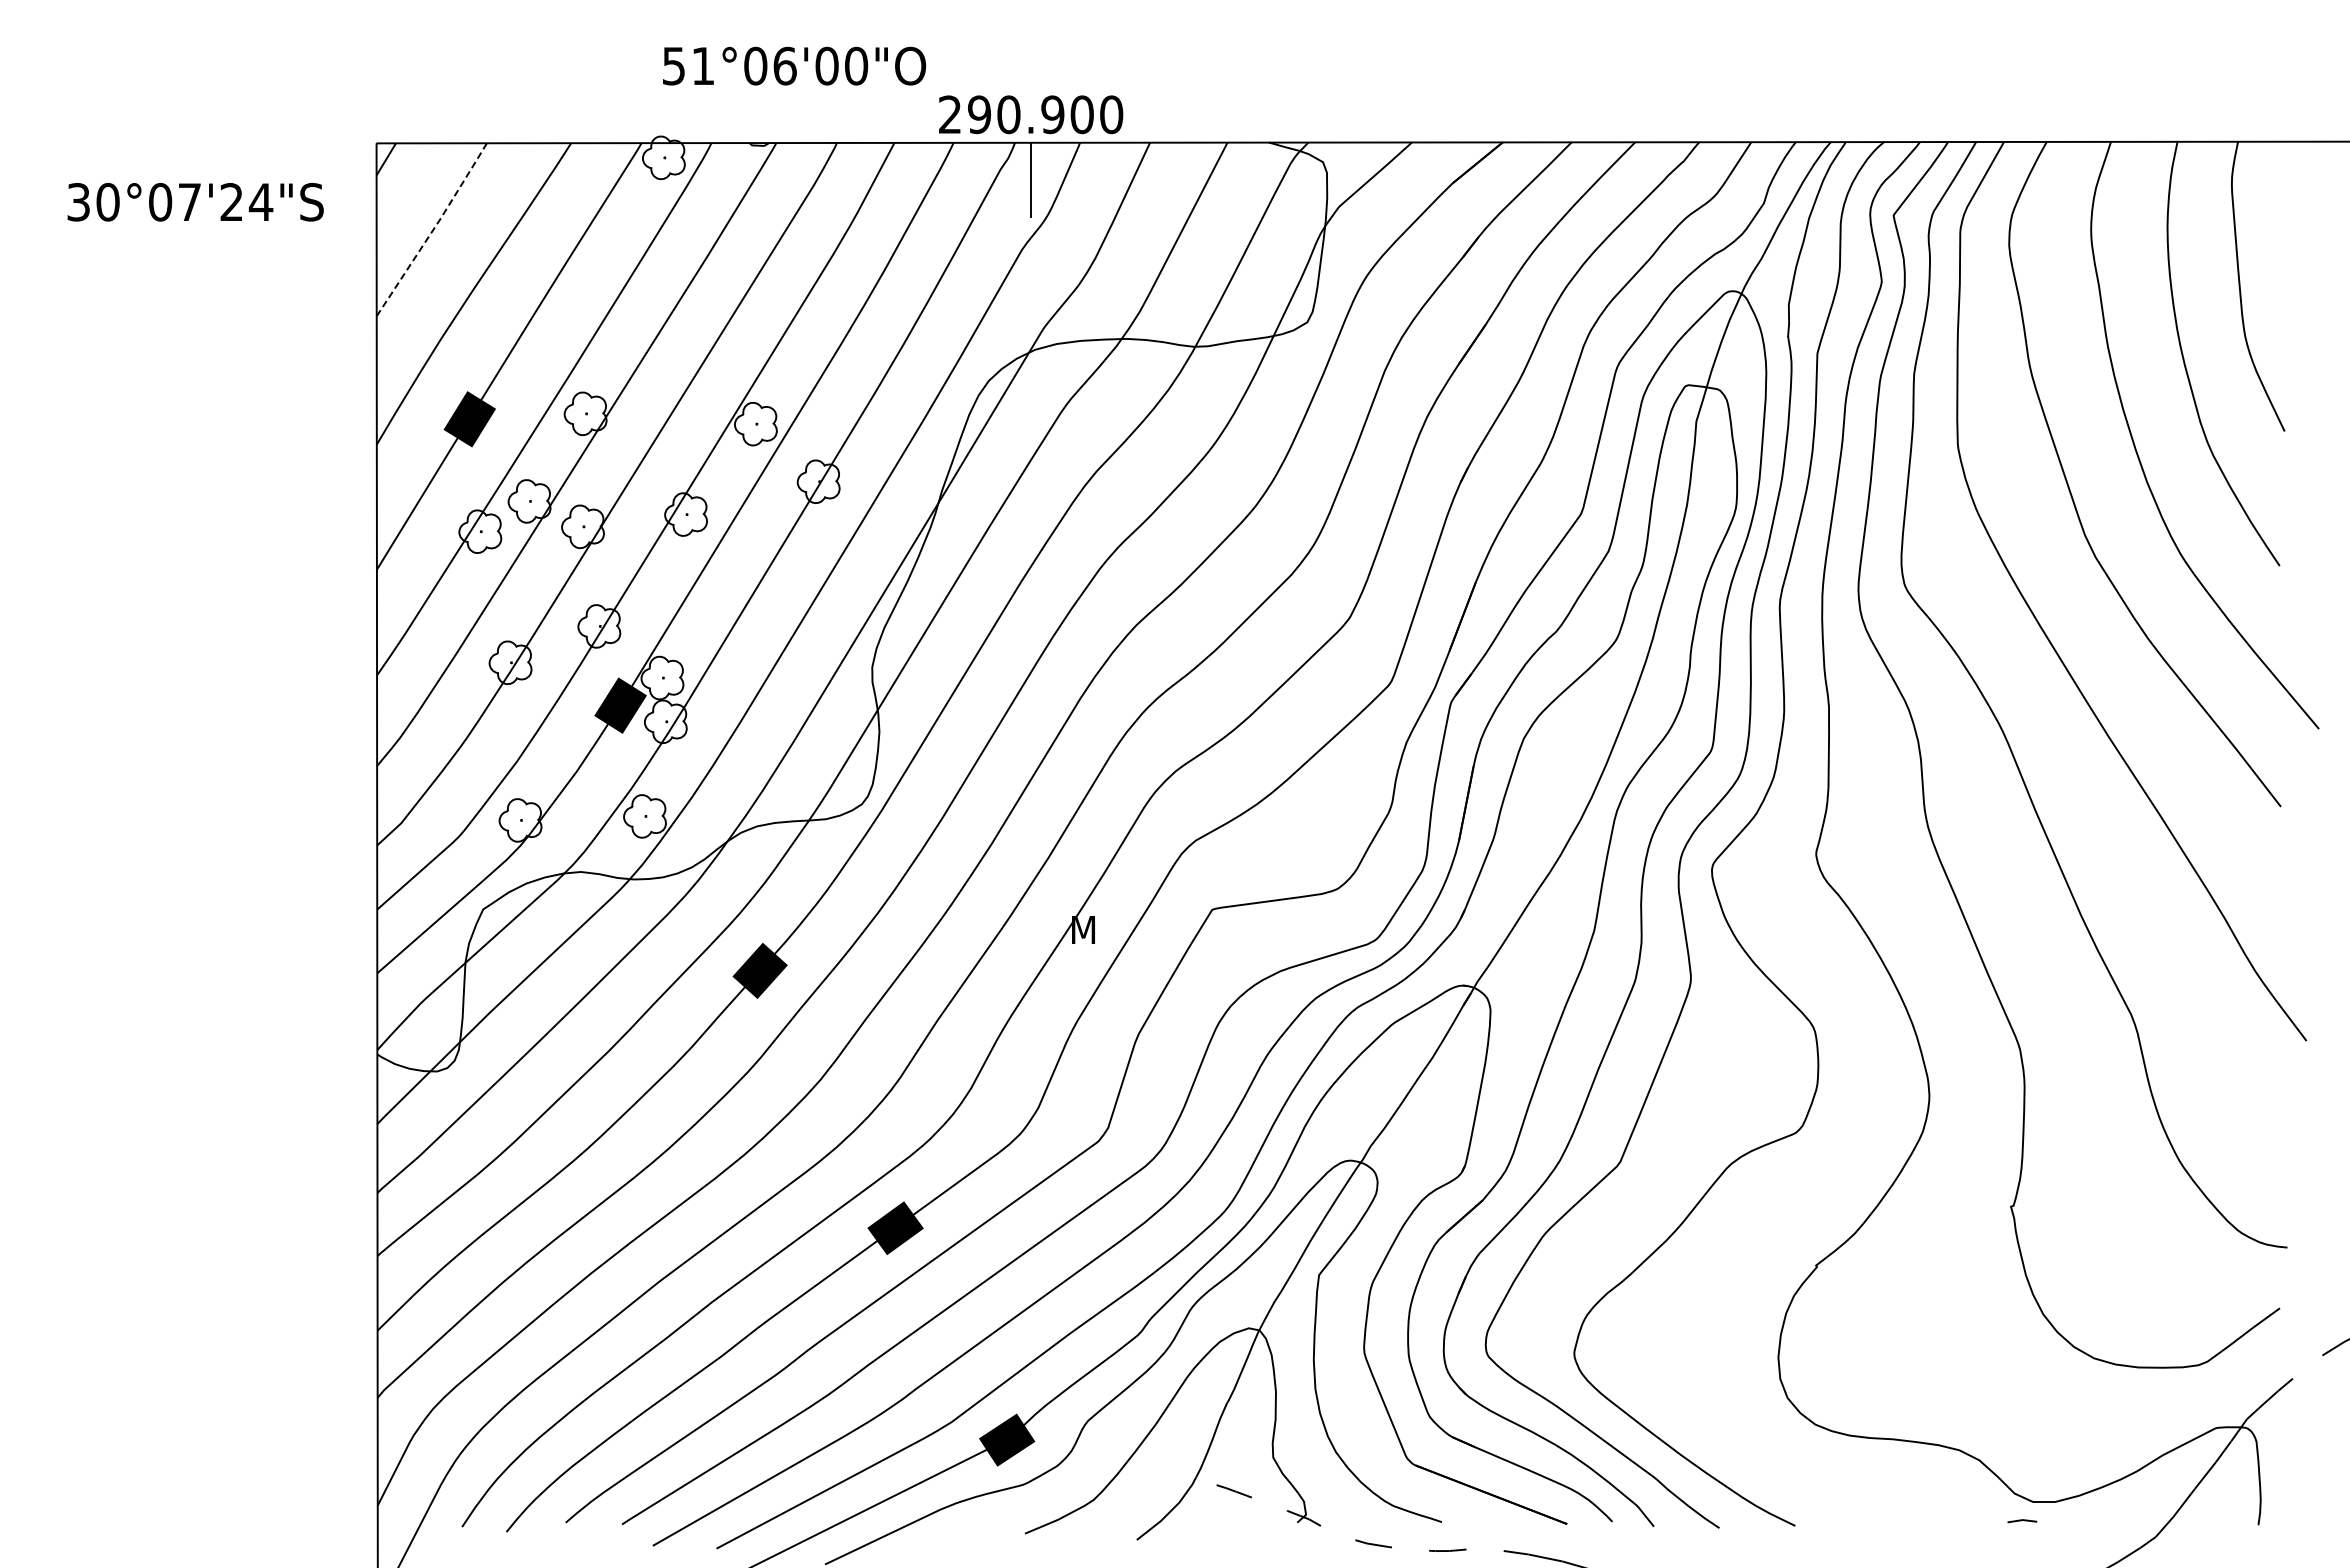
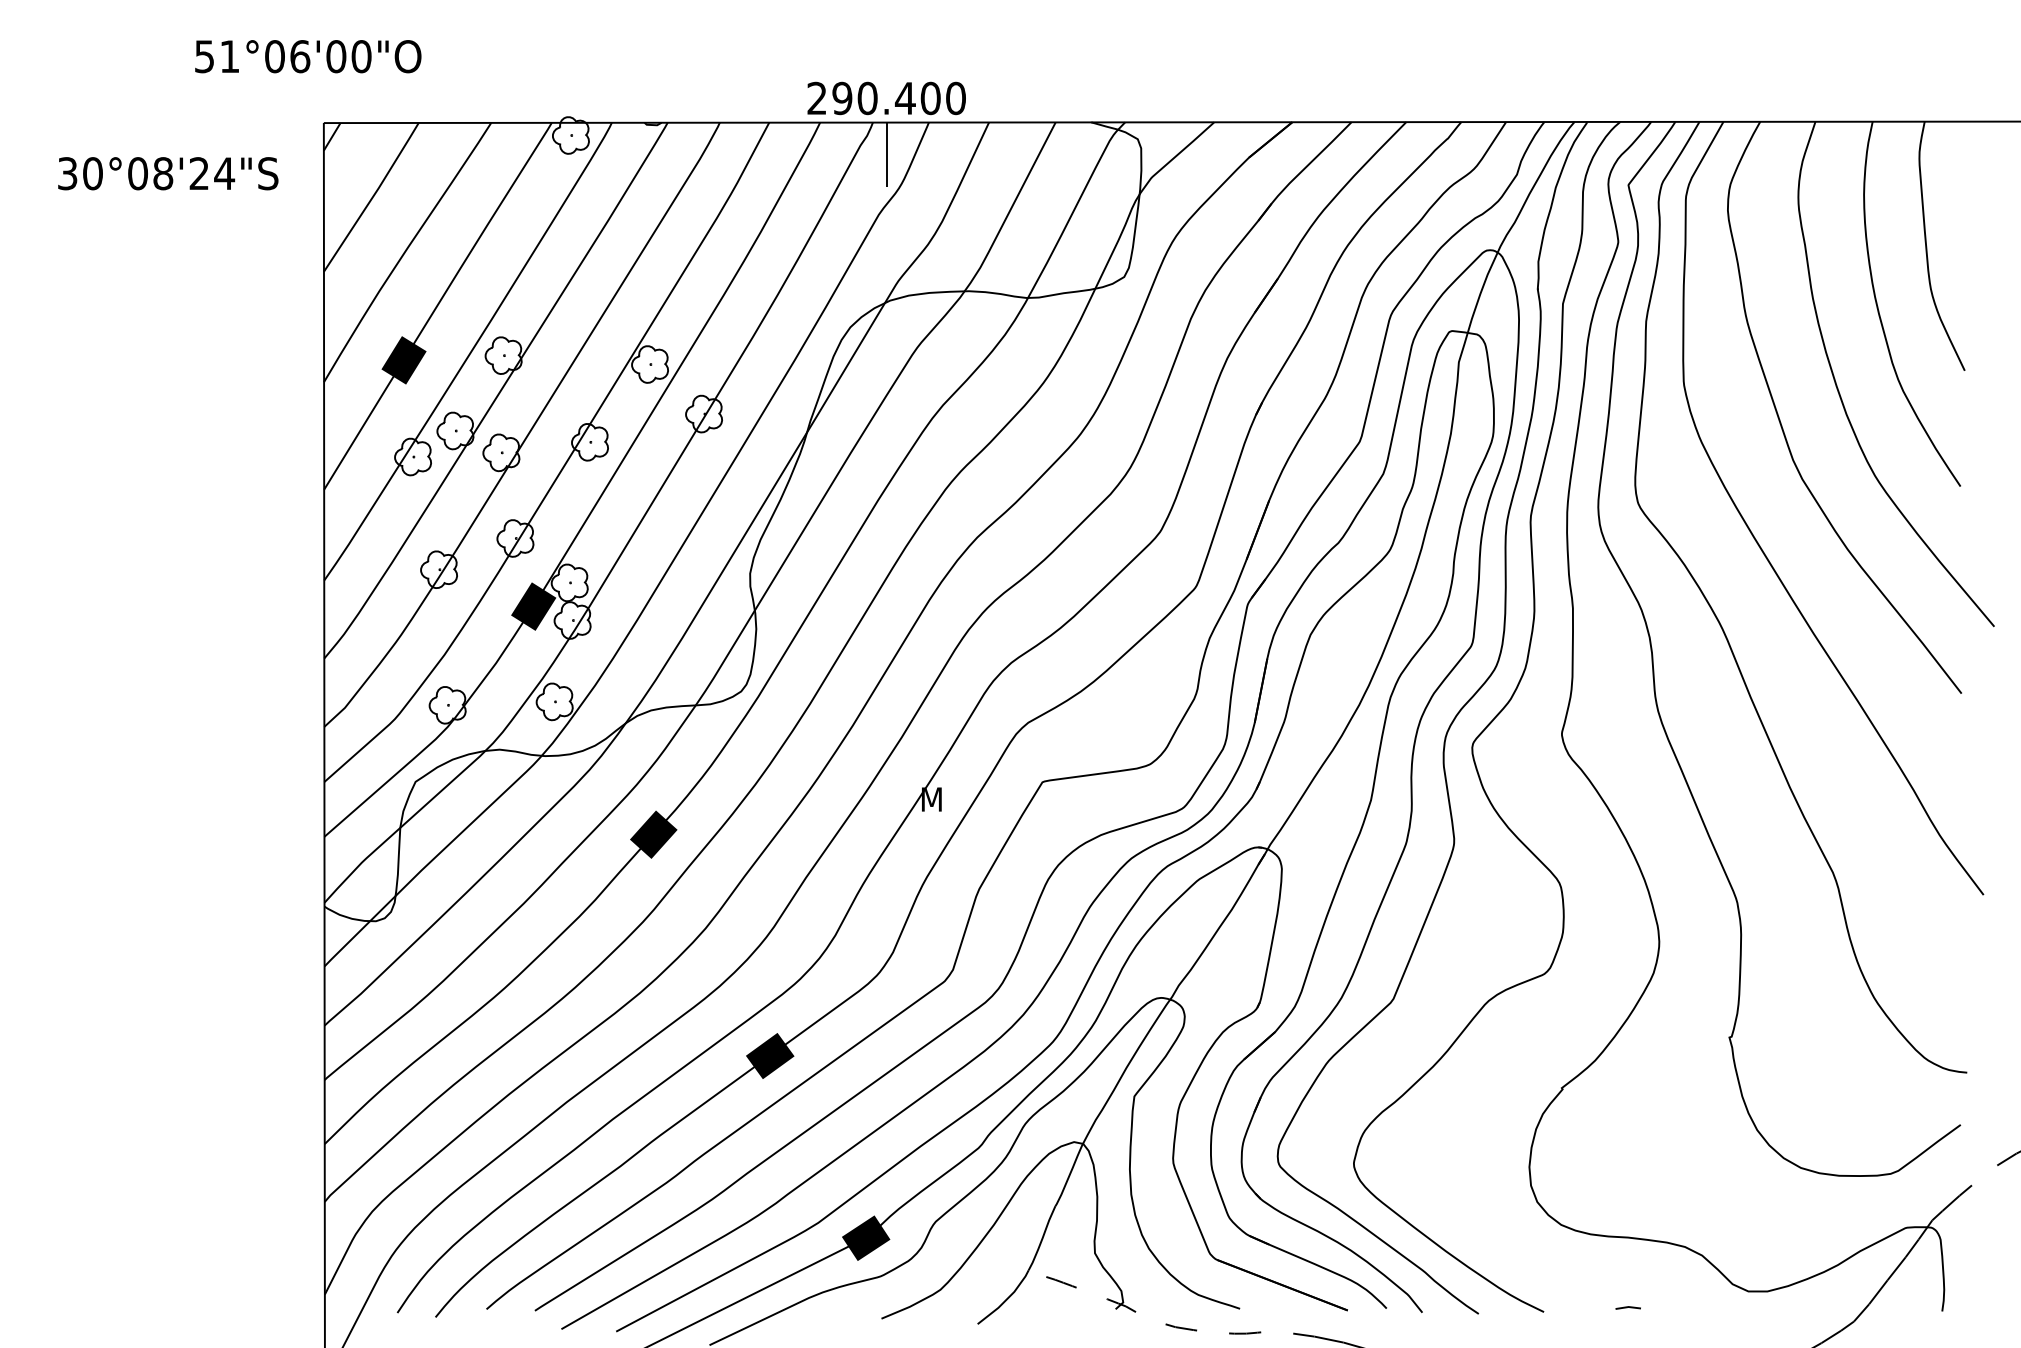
text: (794, 65) -> (308, 56), moved
text: (1052, 114) -> (905, 98), 290.900 -> 290.400
text: (189, 202) -> (162, 173), 30°07'24"S -> 30°08'24"S
line: (433, 229) -> (372, 197), dashed -> solid
line: (2022, 1520) -> (1628, 1307), moved

